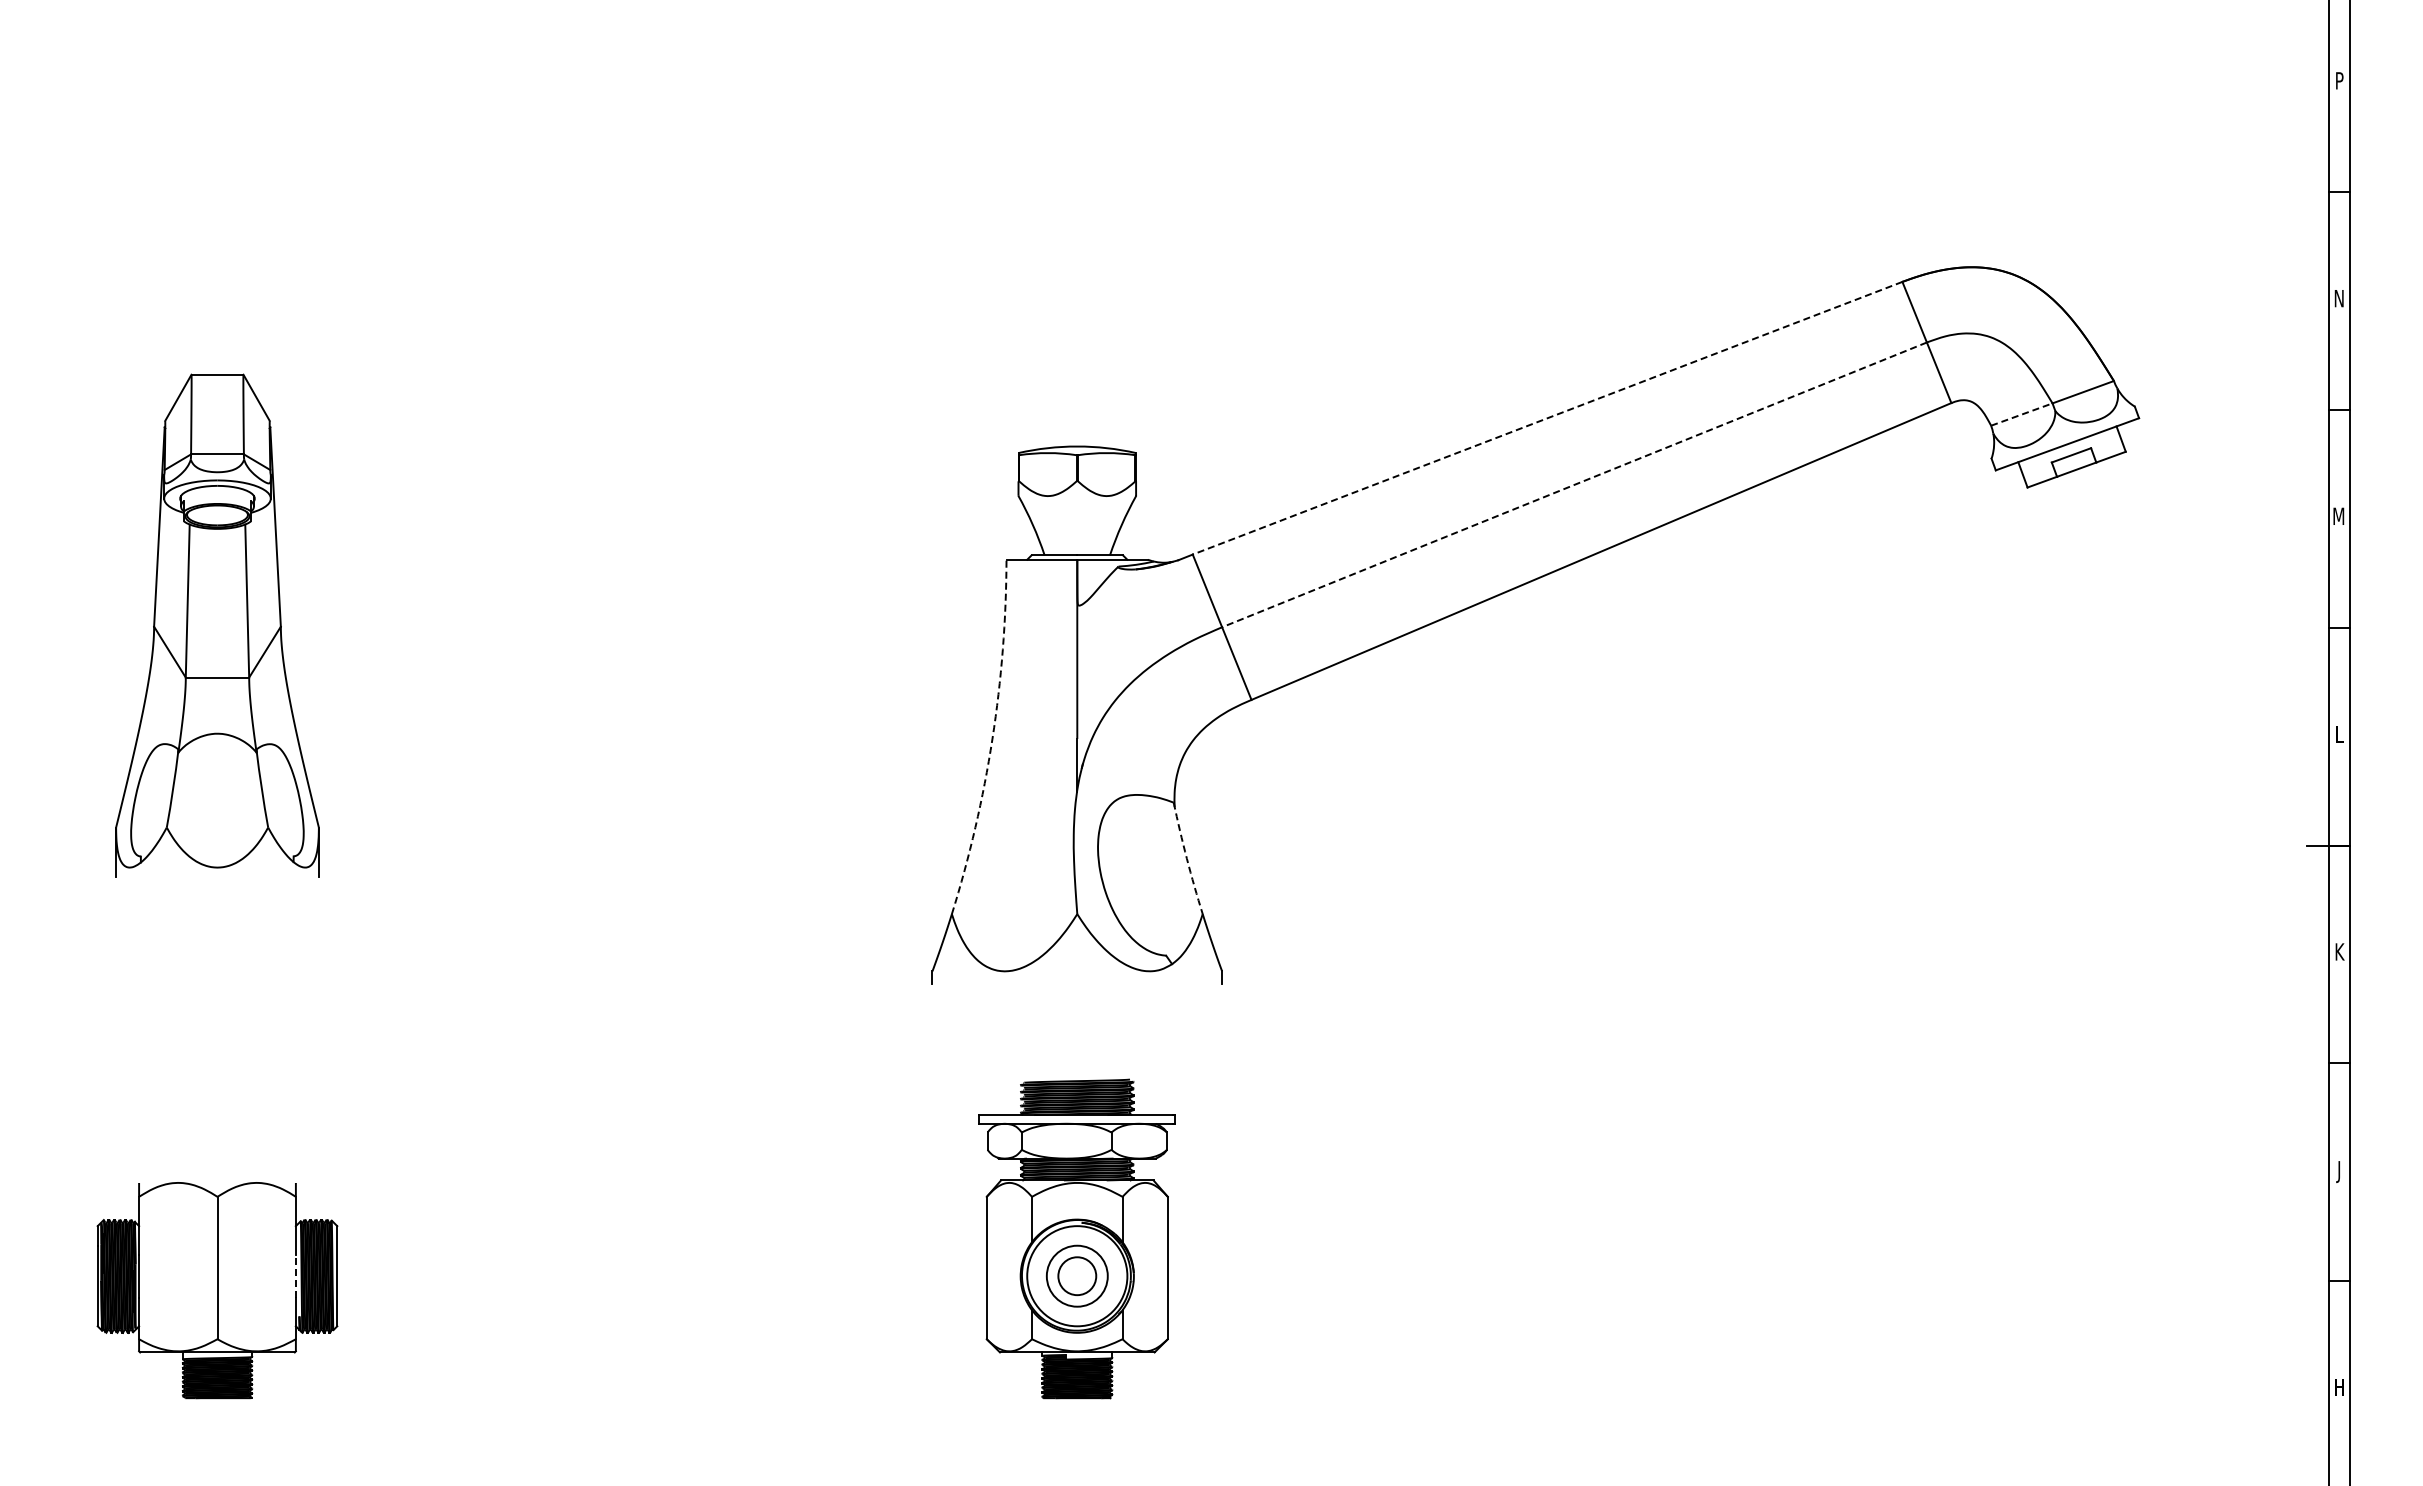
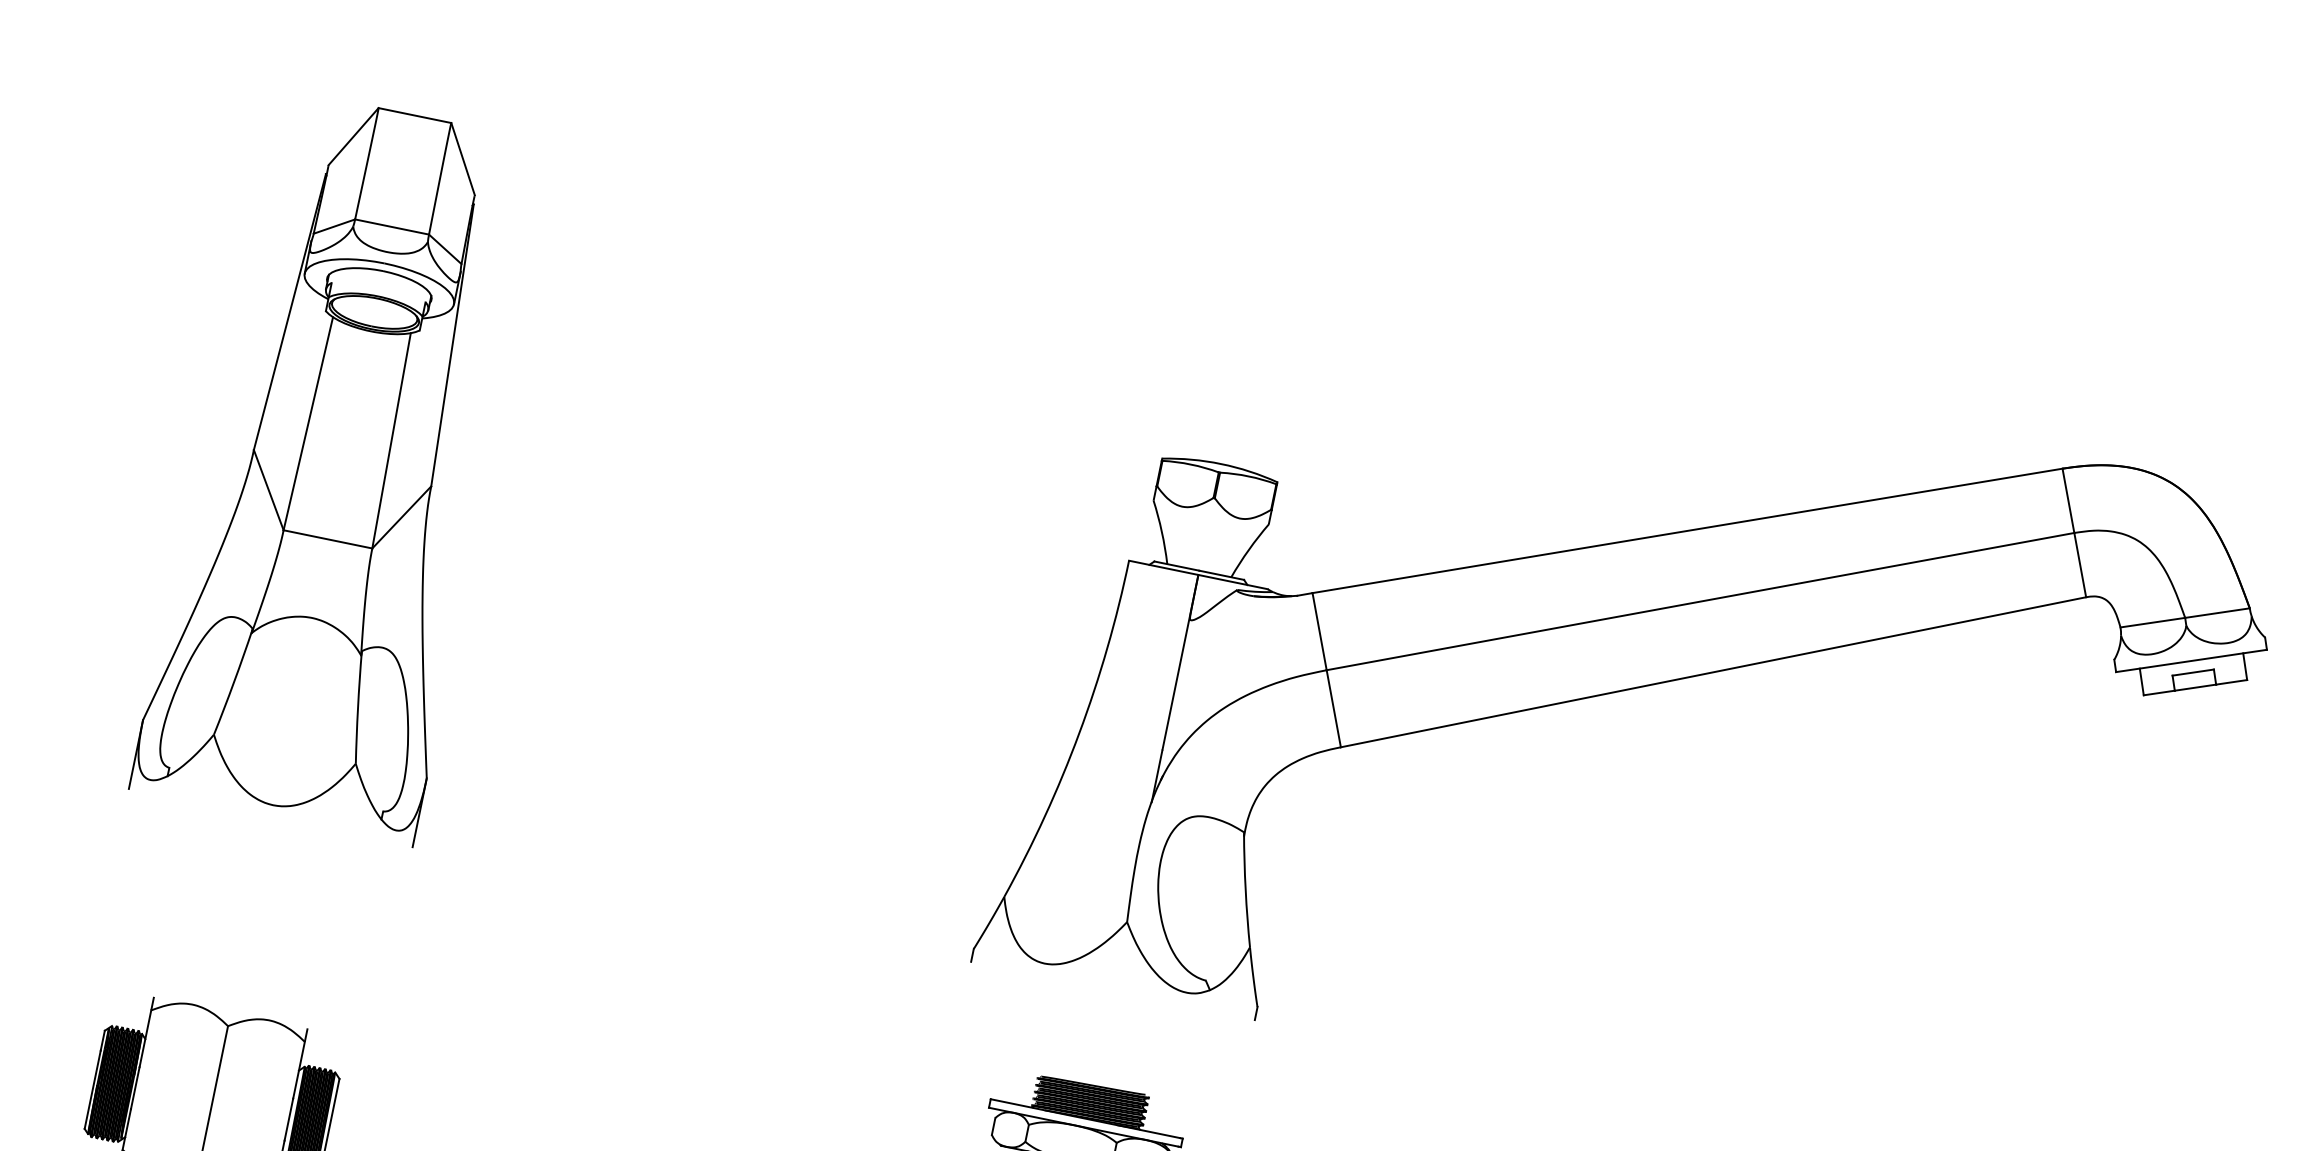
line: (2021, 414) -> (2152, 622), dashed -> solid
line: (1547, 418) -> (1687, 531), dashed -> solid
line: (1574, 485) -> (1700, 602), dashed -> solid
part: (217, 625) -> (342, 466), size x1.43
arc: (992, 739) -> (1079, 733), dashed -> solid
arc: (1186, 858) -> (1245, 889), dashed -> solid
line: (295, 1275) -> (288, 1118), dashed -> solid

